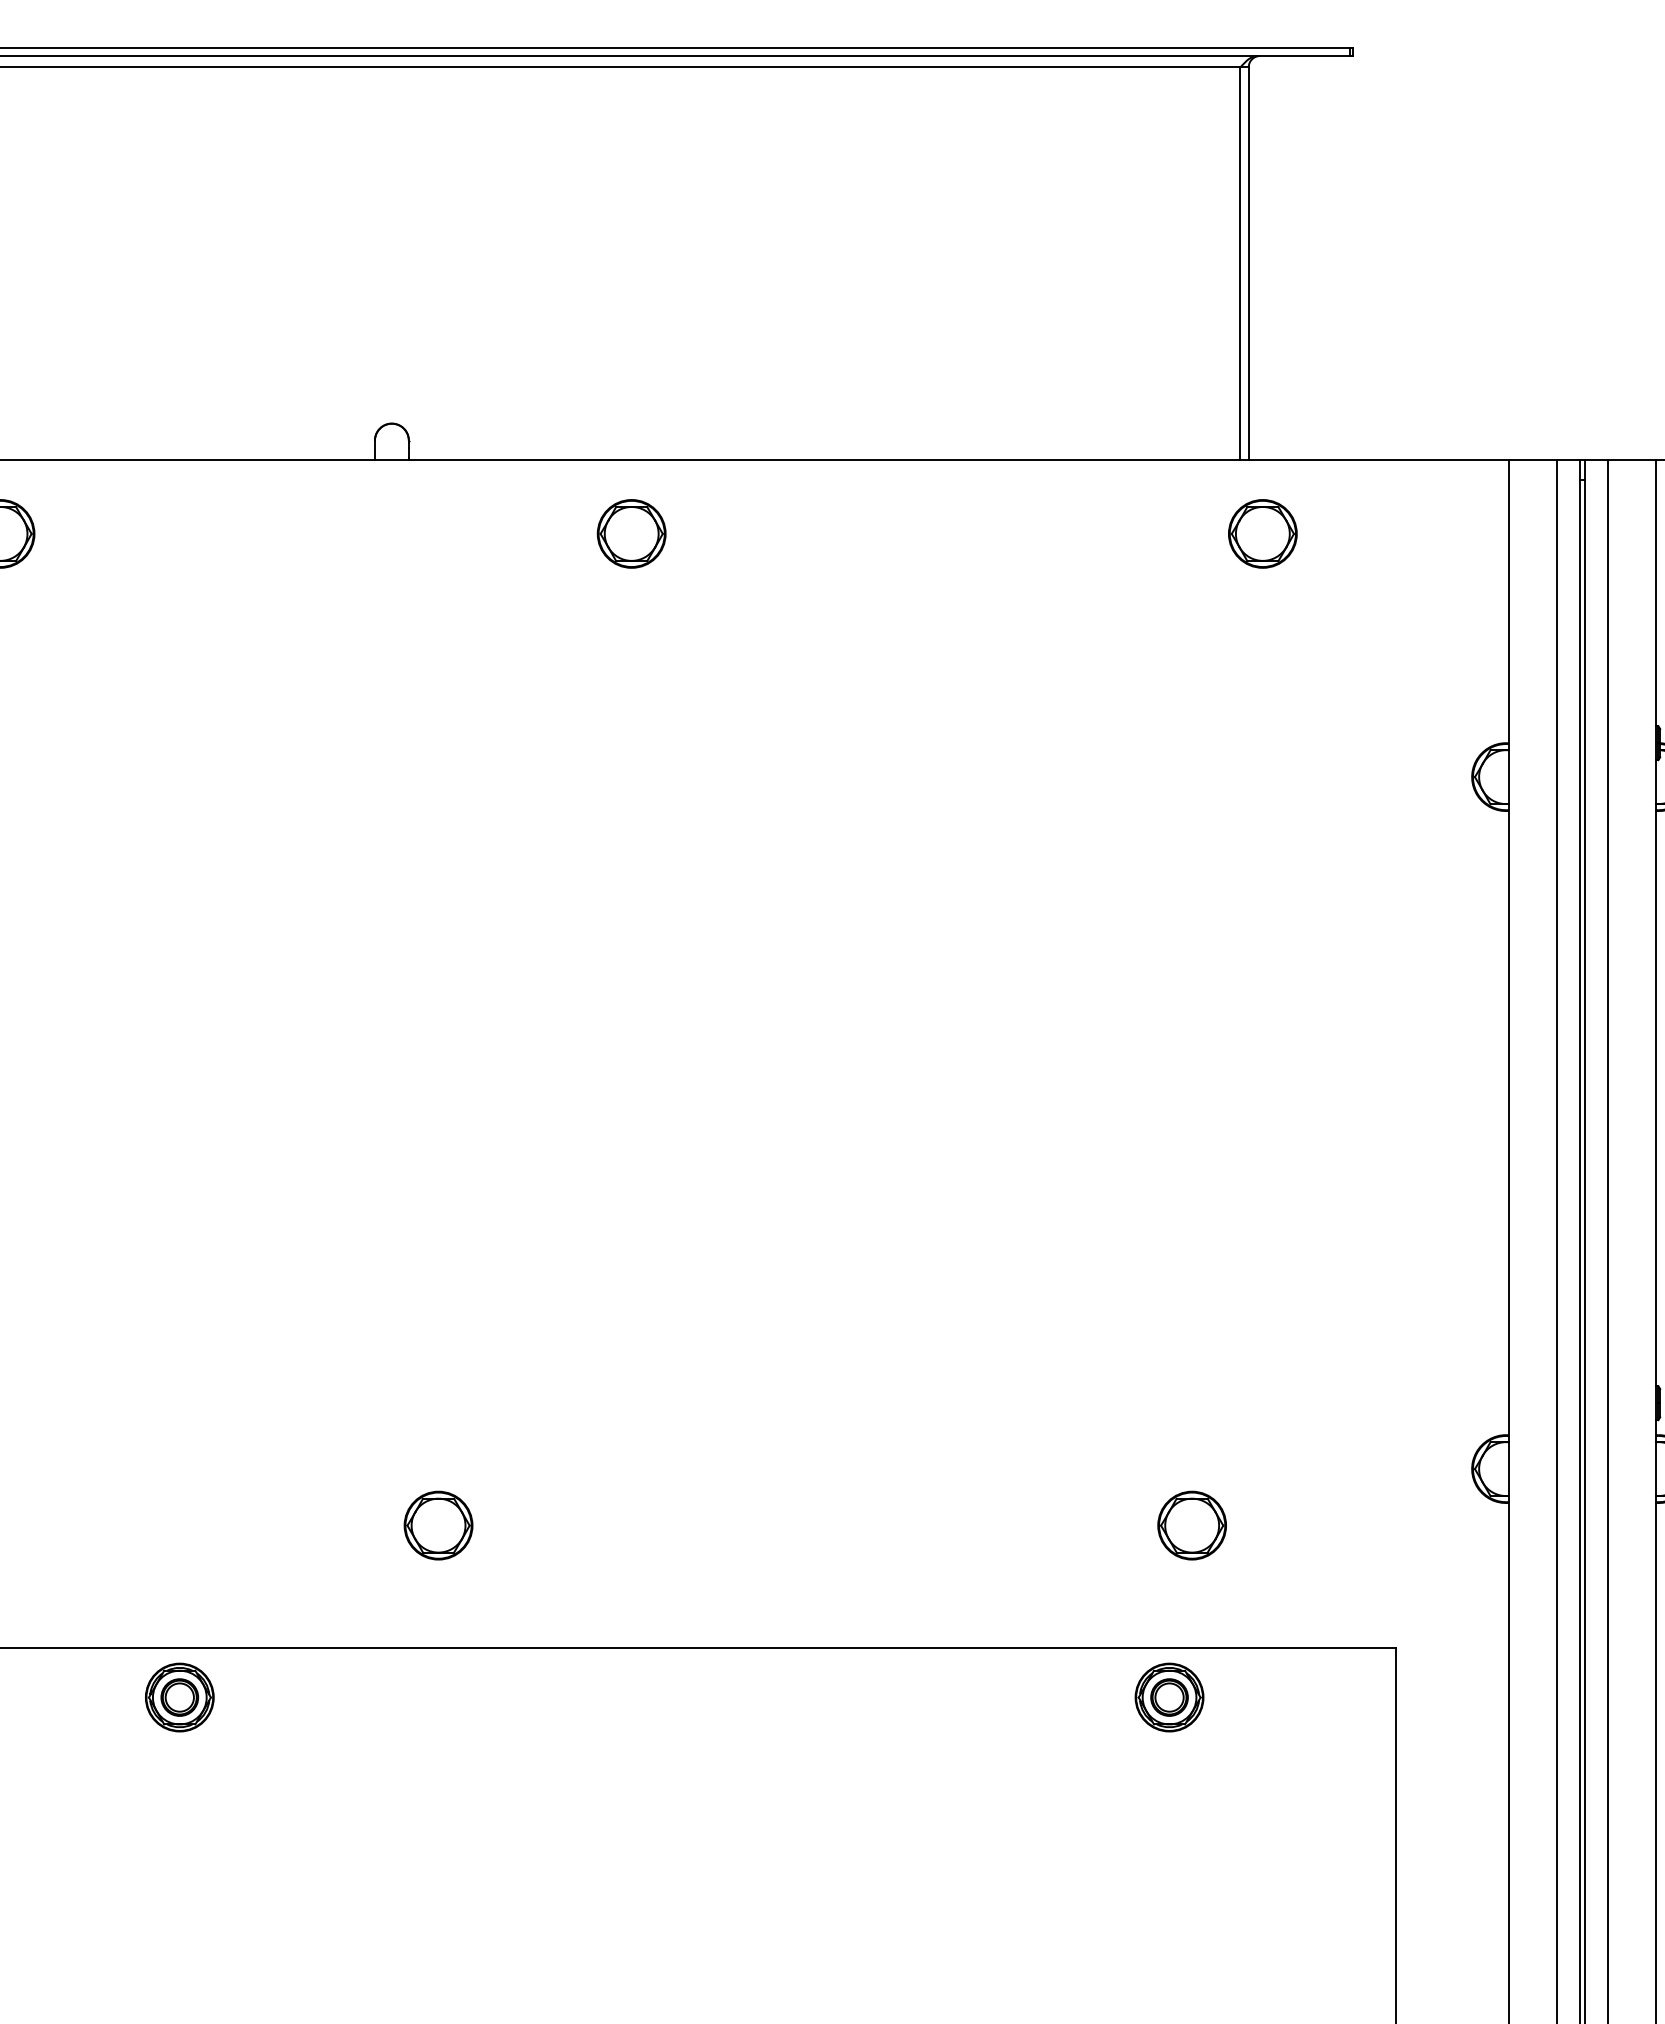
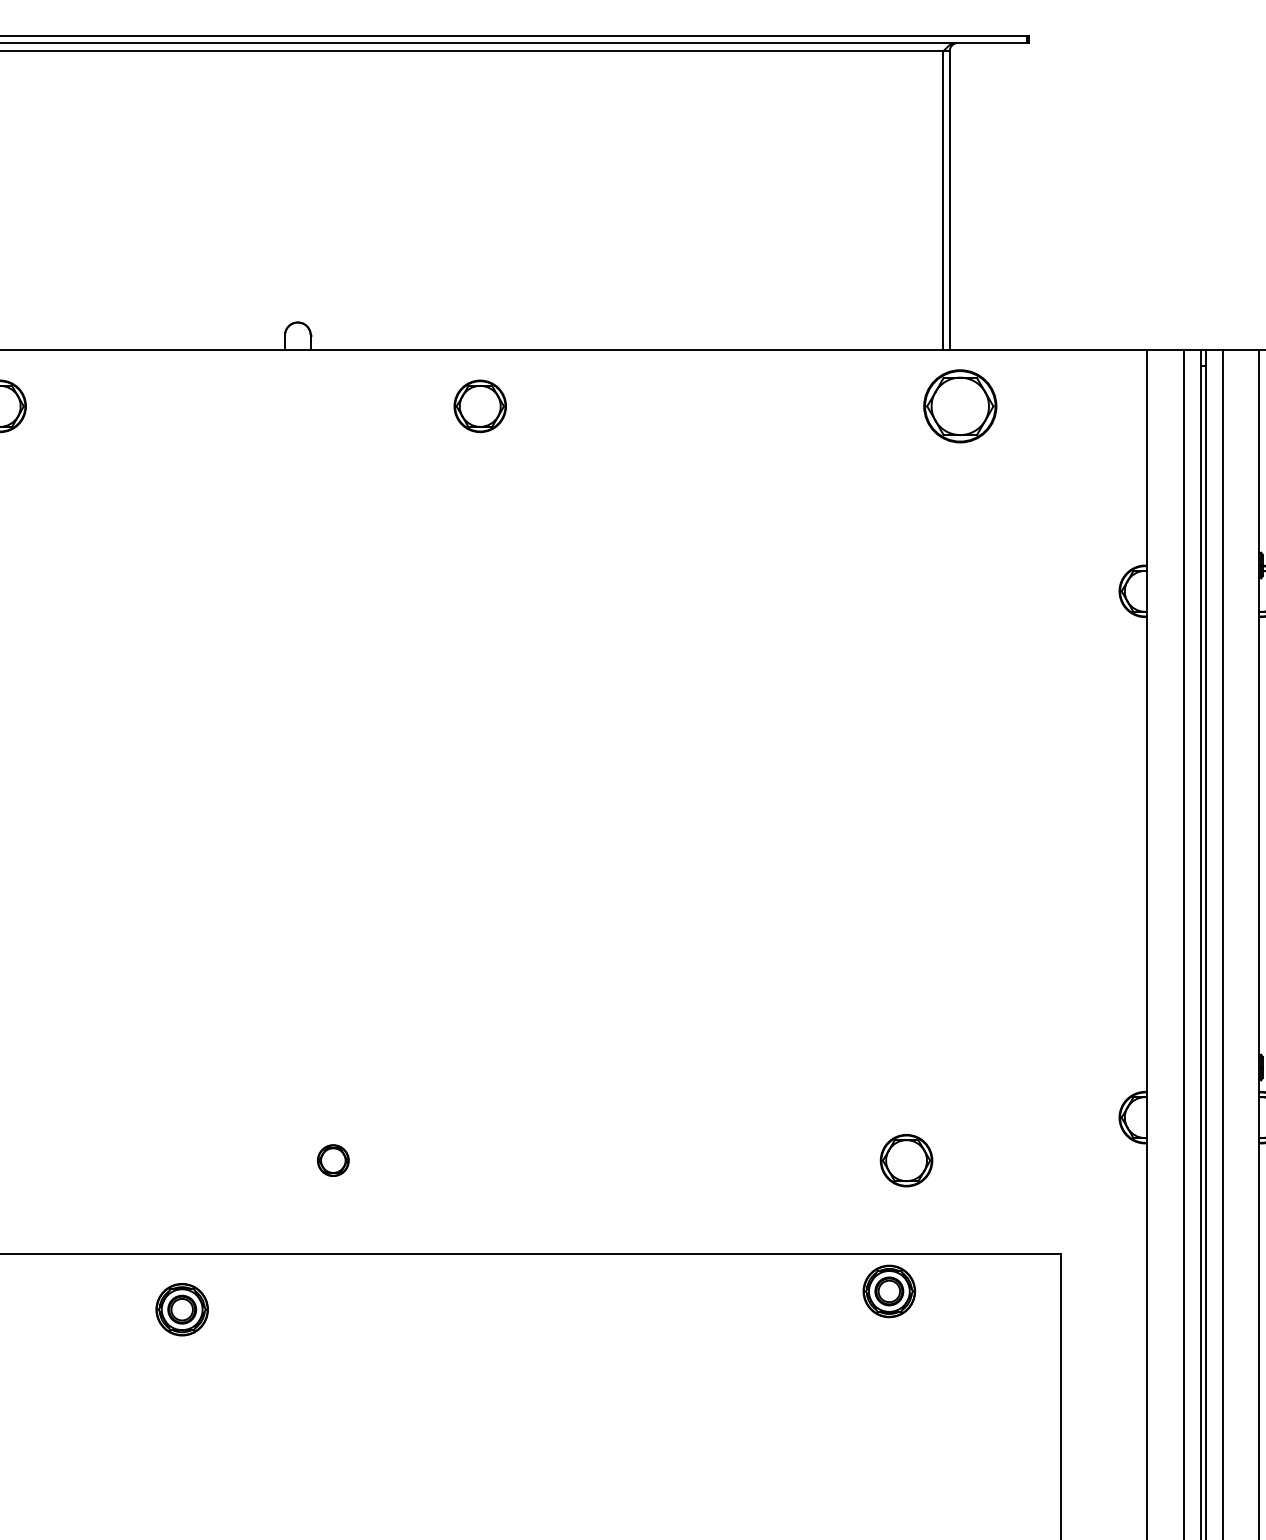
part: (1262, 533) -> (960, 406), size x1.4
part: (438, 1525) -> (333, 1160), size x0.6
part: (179, 1697) -> (181, 1309), moved

